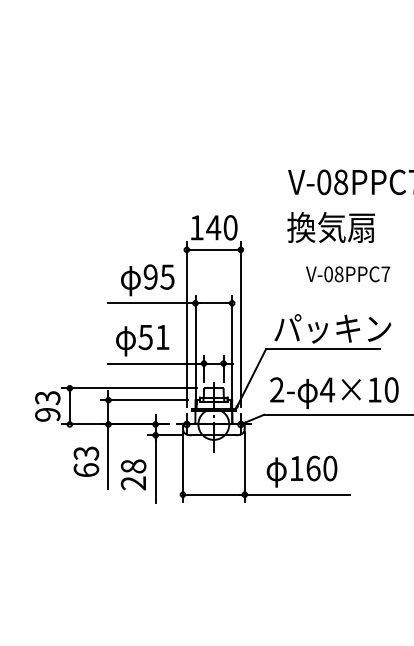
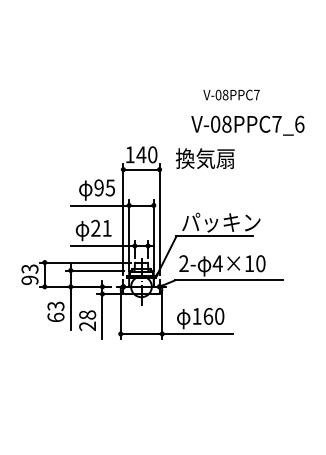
text: (330, 227) -> (204, 158), moved
text: (347, 273) -> (231, 94), moved
text: (145, 336) -> (95, 227), 51 -> 21

